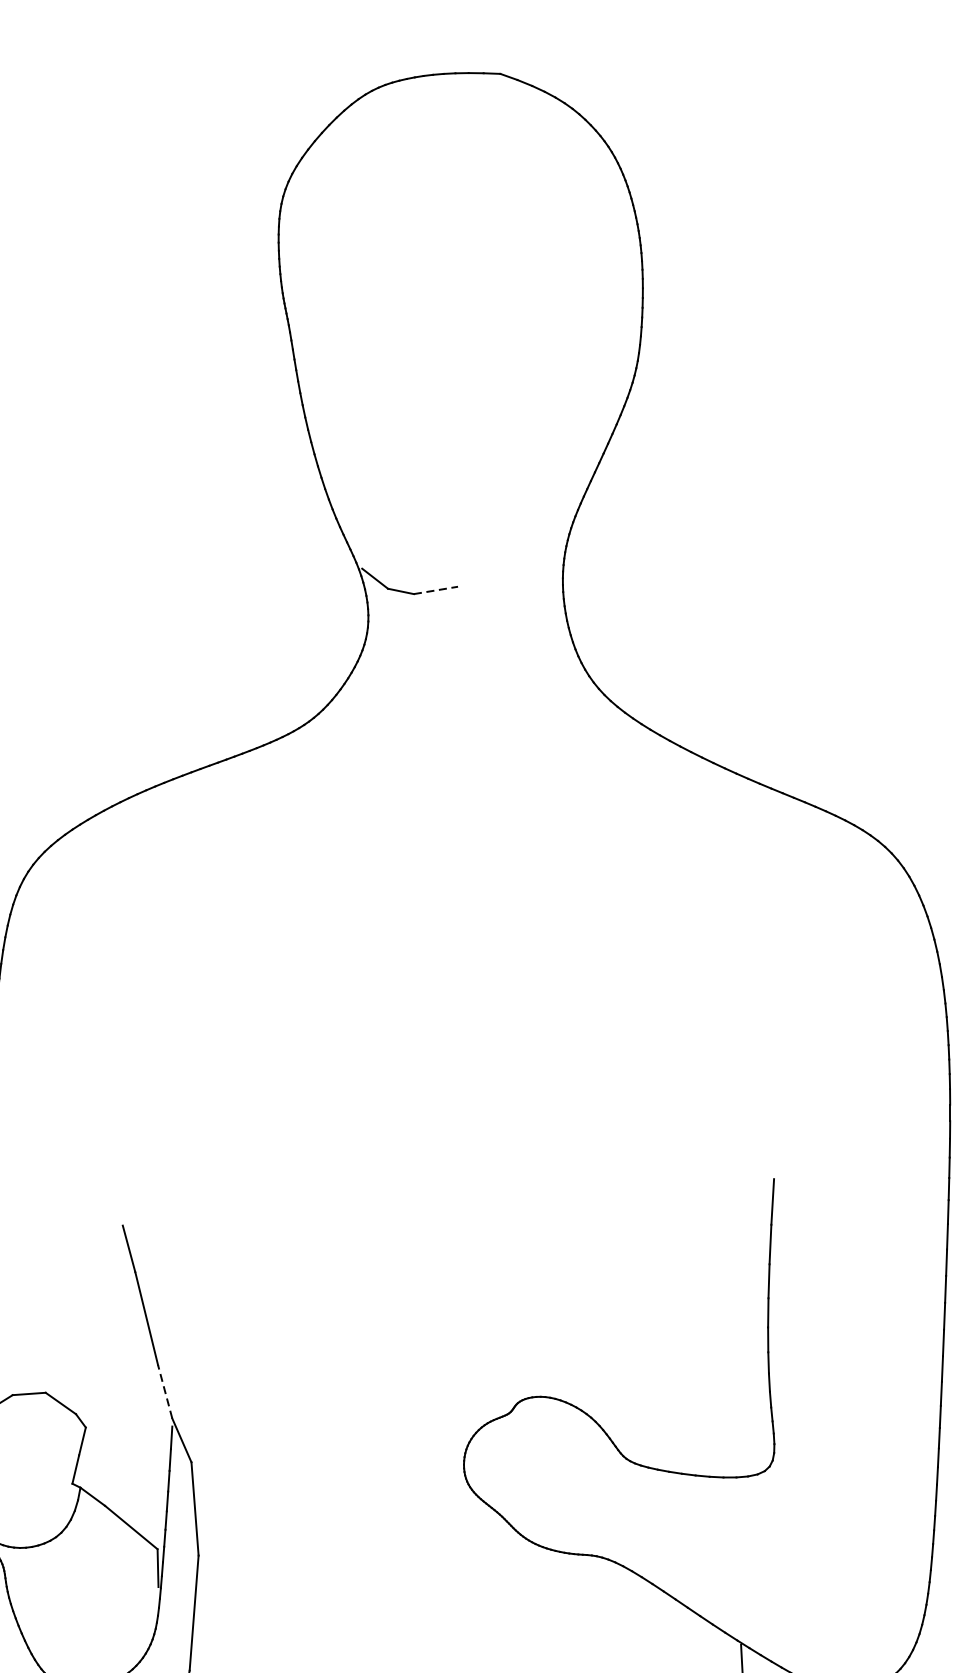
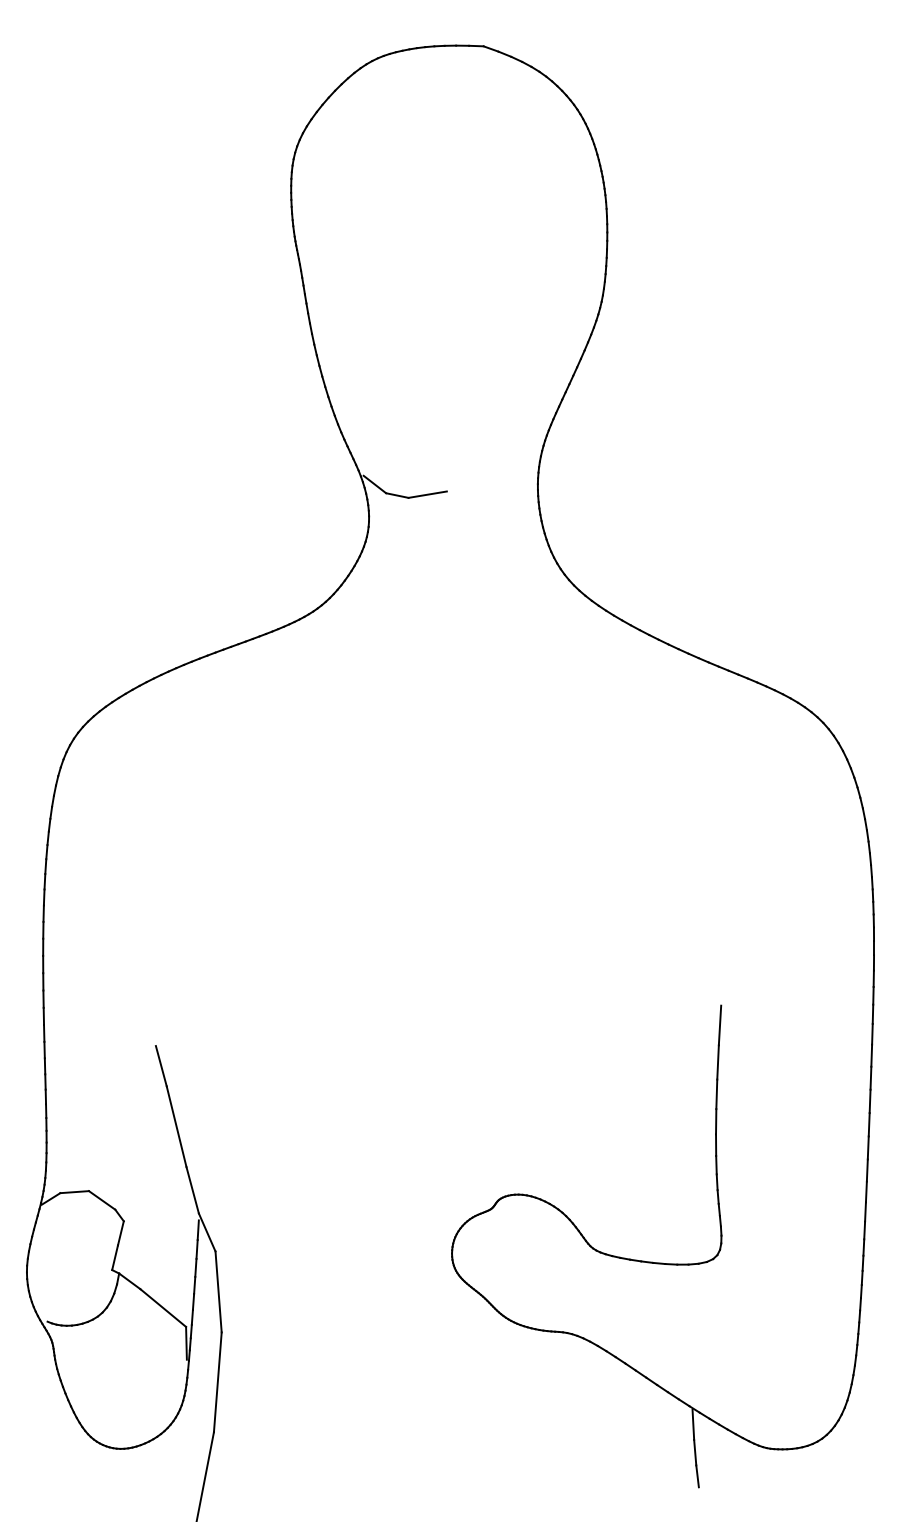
line: (436, 590) -> (428, 494), dashed -> solid
line: (164, 1390) -> (192, 1189), dashed -> solid

